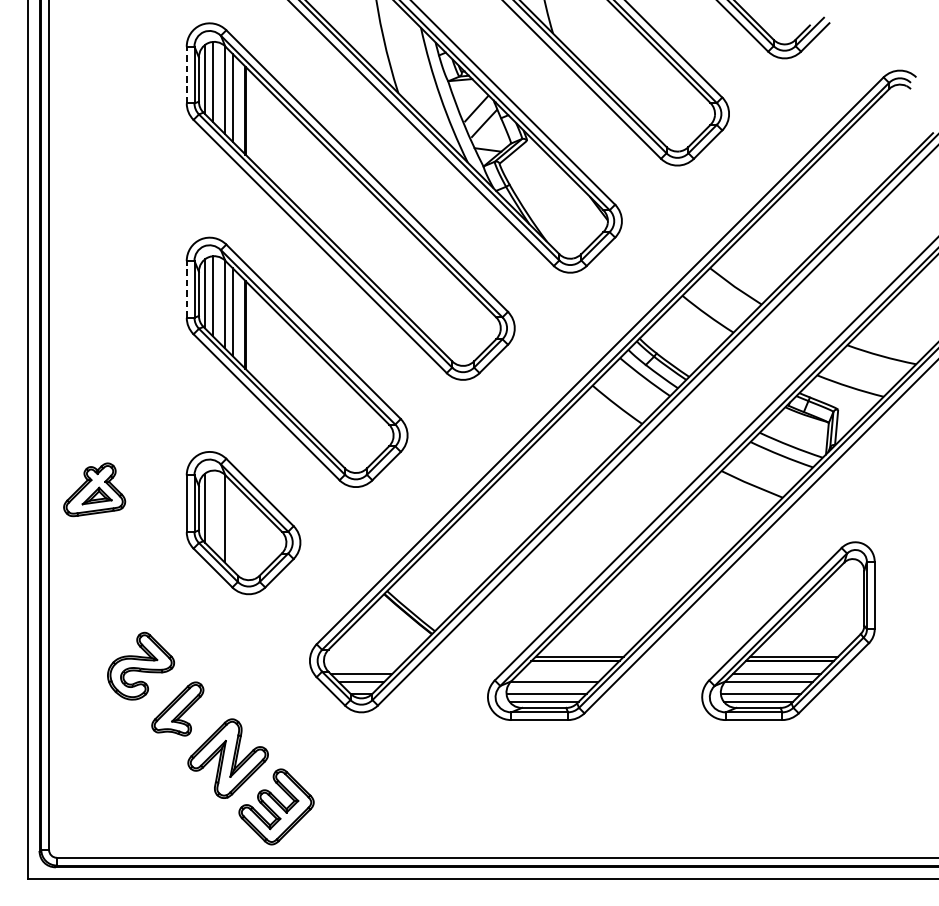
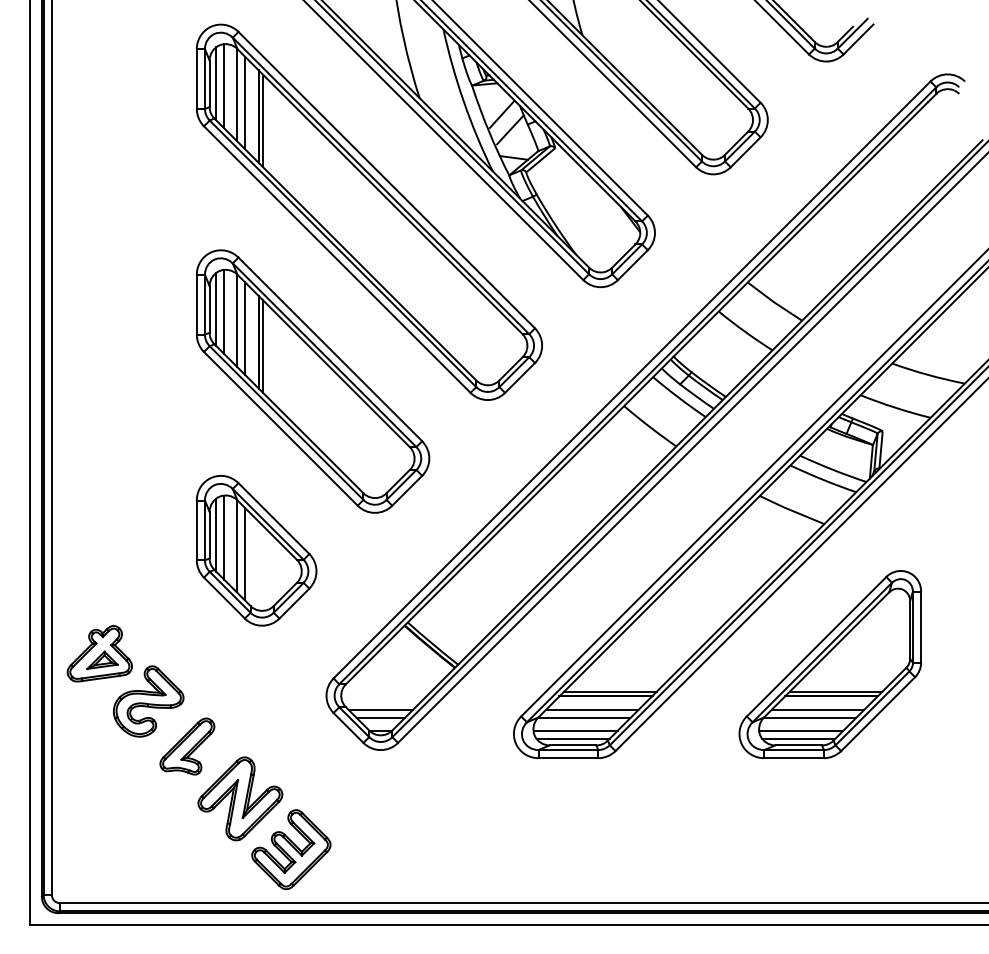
line: (186, 75) -> (196, 79), dashed -> solid
line: (250, 114) -> (263, 120), added
line: (186, 289) -> (196, 304), dashed -> solid
line: (250, 329) -> (263, 346), added
part: (94, 489) -> (99, 653), moved
line: (213, 510) -> (224, 537), added
line: (232, 525) -> (245, 553), added
line: (561, 674) -> (591, 710), added

